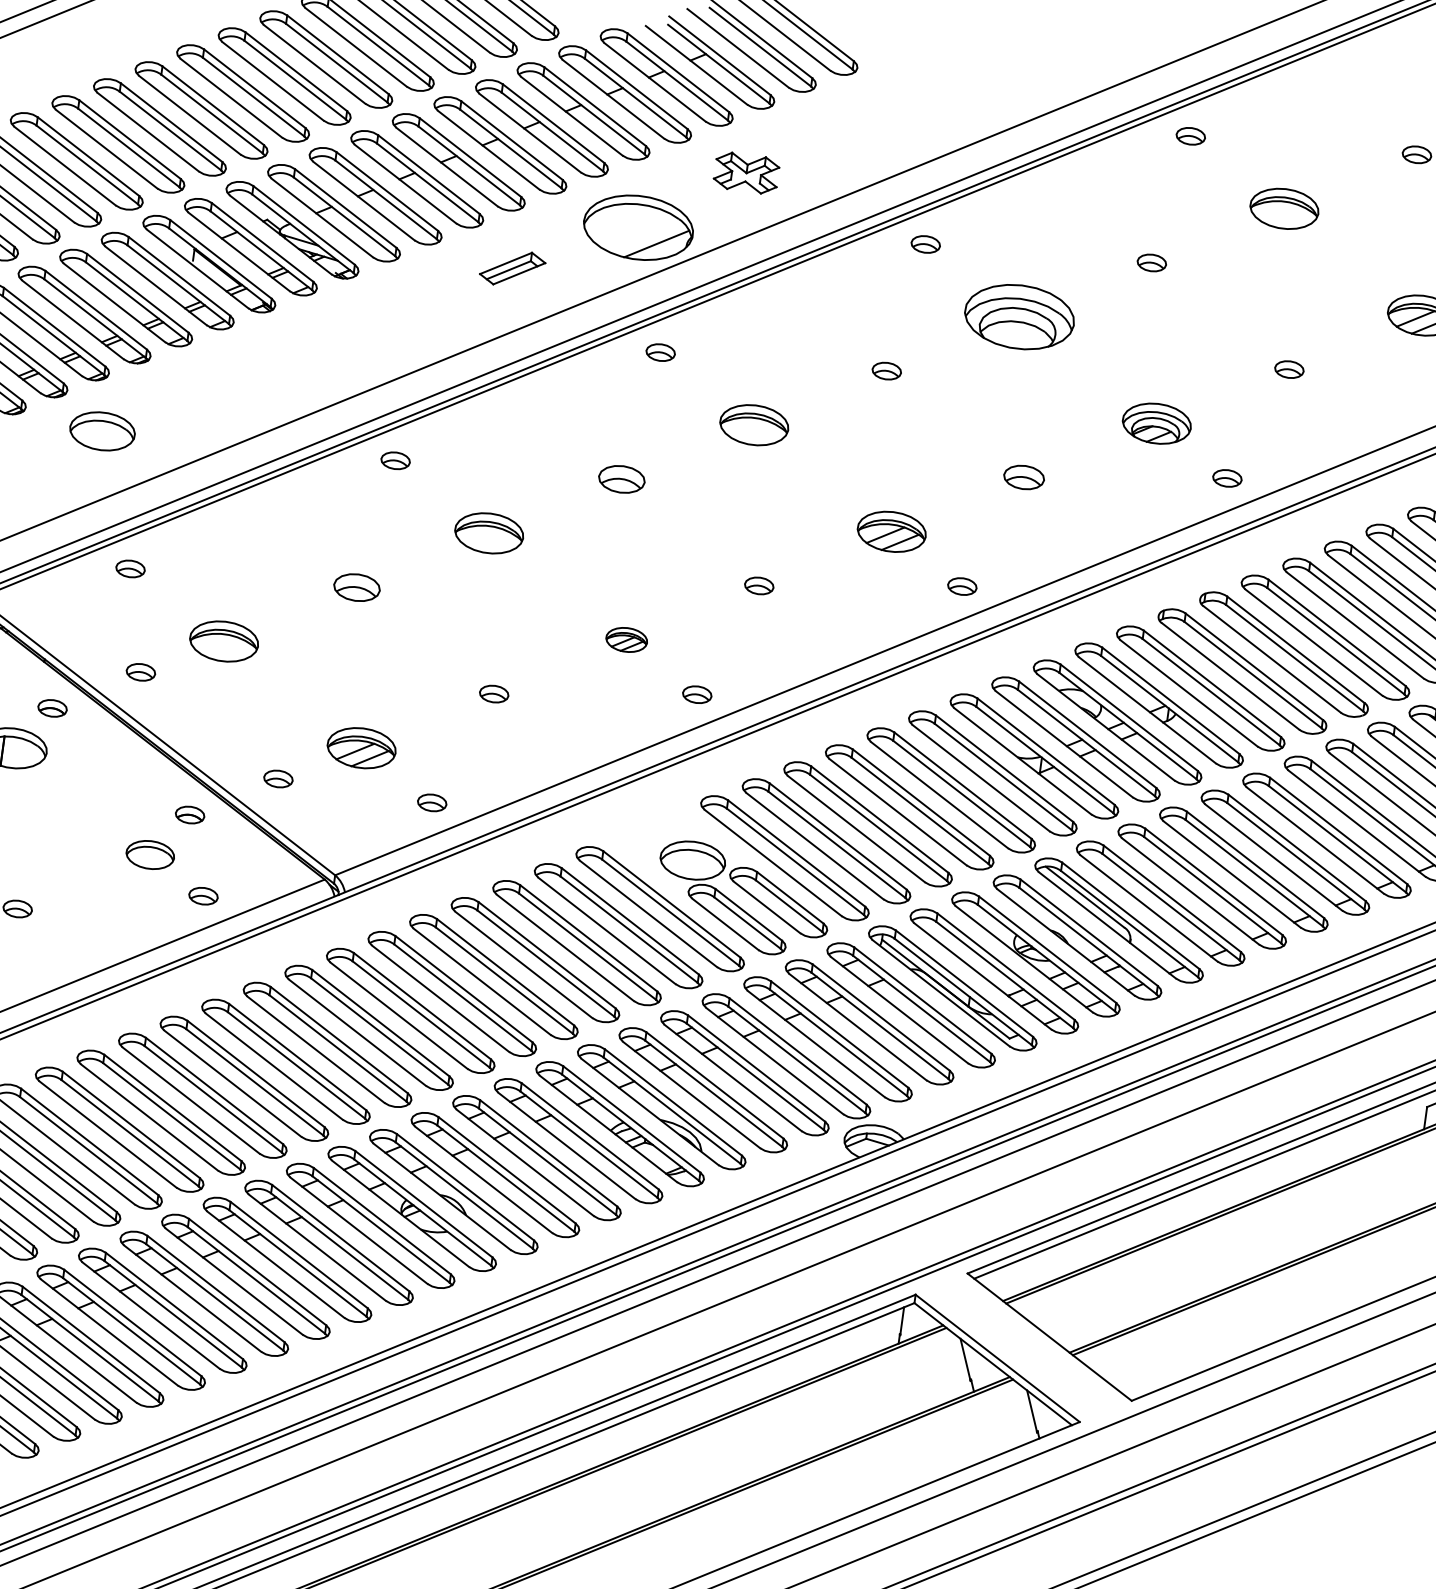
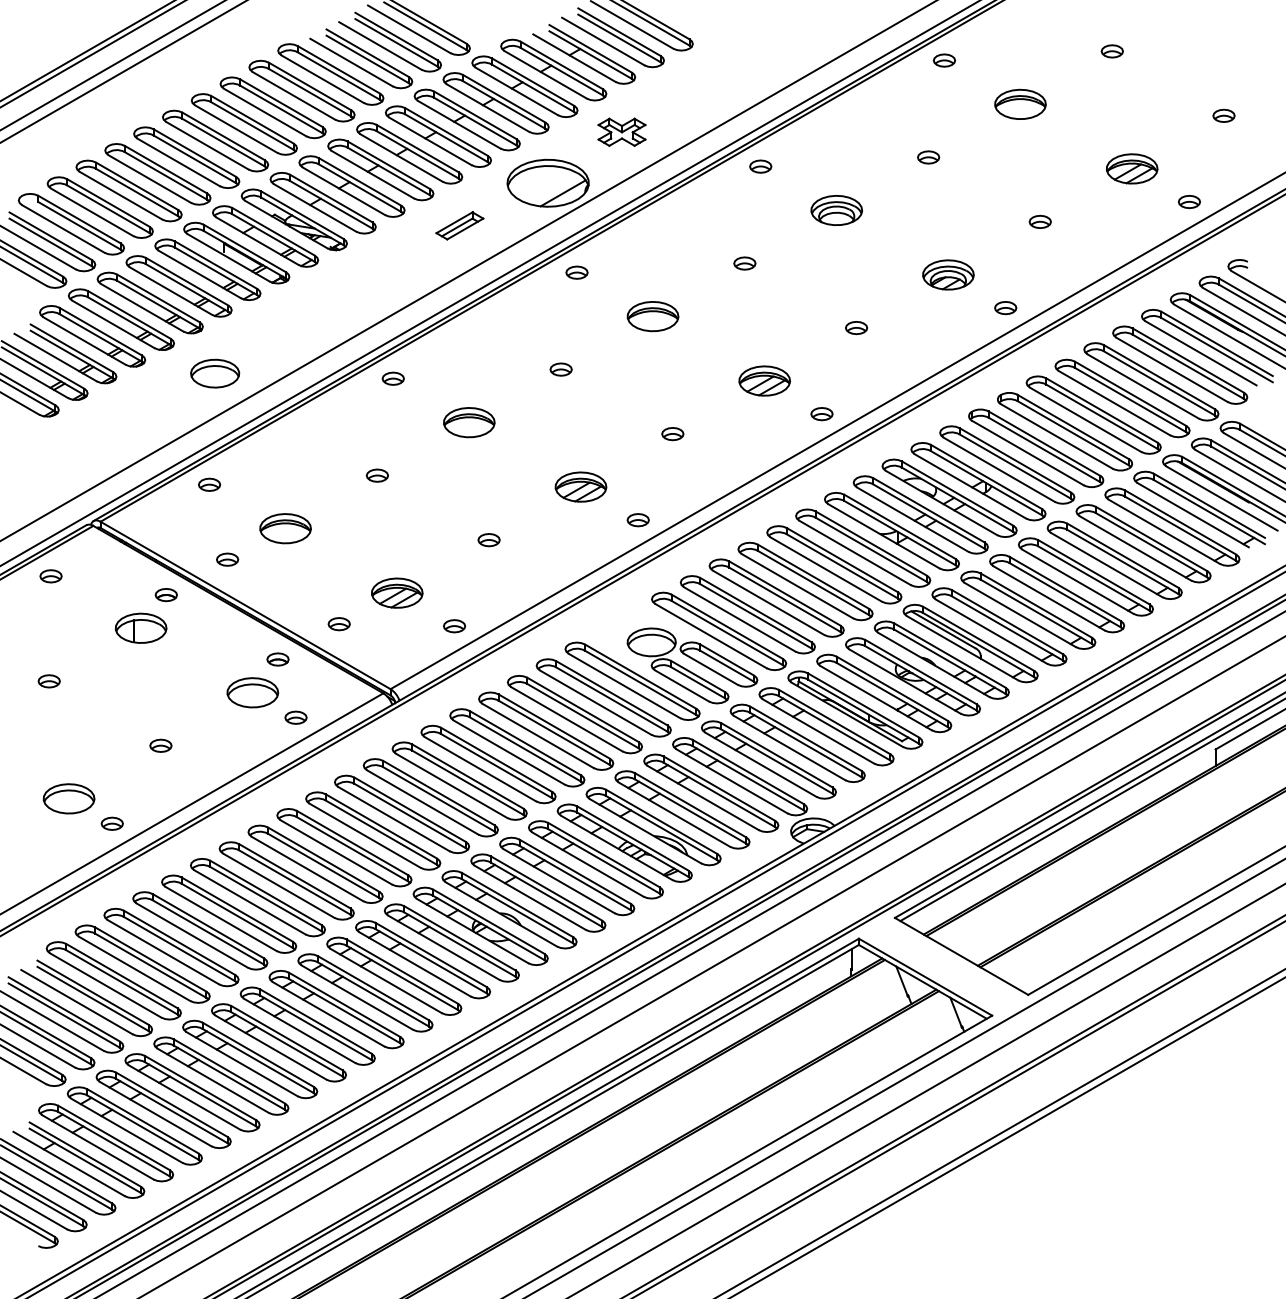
part: (1019, 316) -> (836, 210), size x0.62
part: (103, 431) -> (215, 373), moved
part: (1024, 478) -> (856, 328), size x0.71
part: (620, 479) -> (560, 369), size x0.62
part: (355, 587) -> (376, 475), size x0.62
part: (626, 639) -> (580, 486), size x1.67
part: (149, 854) -> (252, 692), size x1.43

